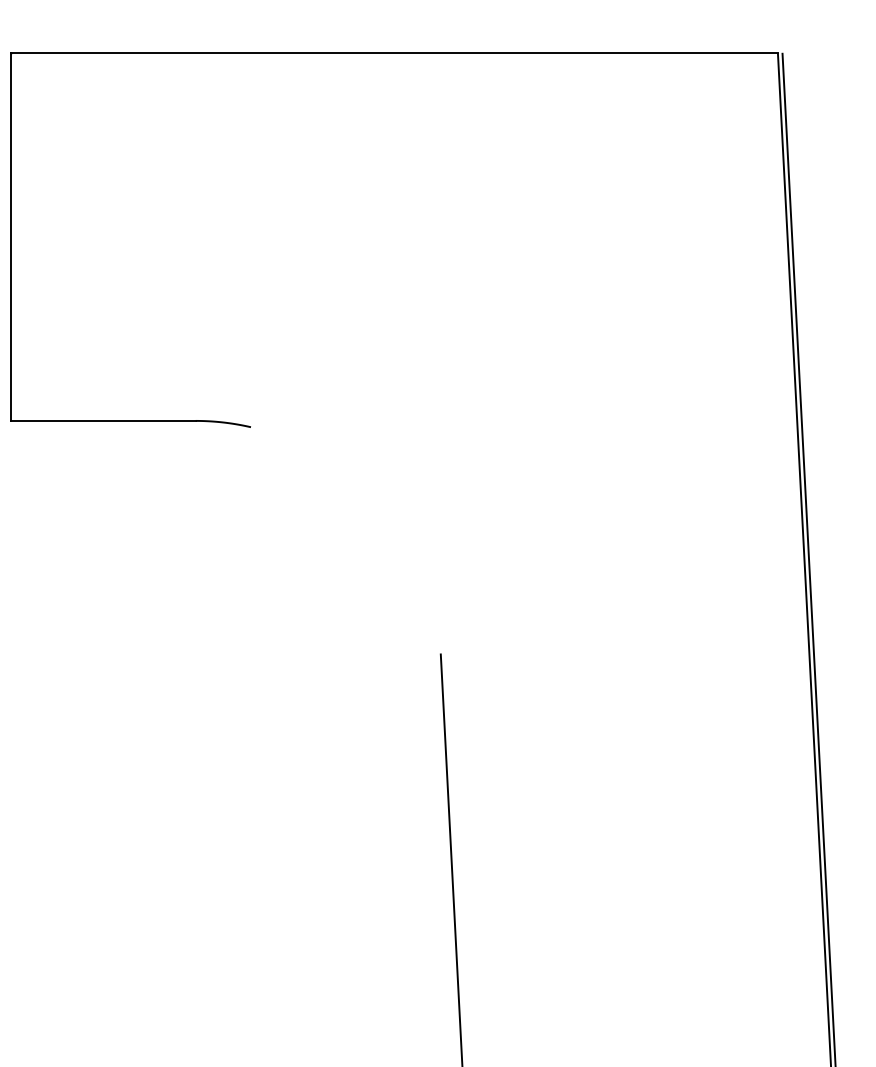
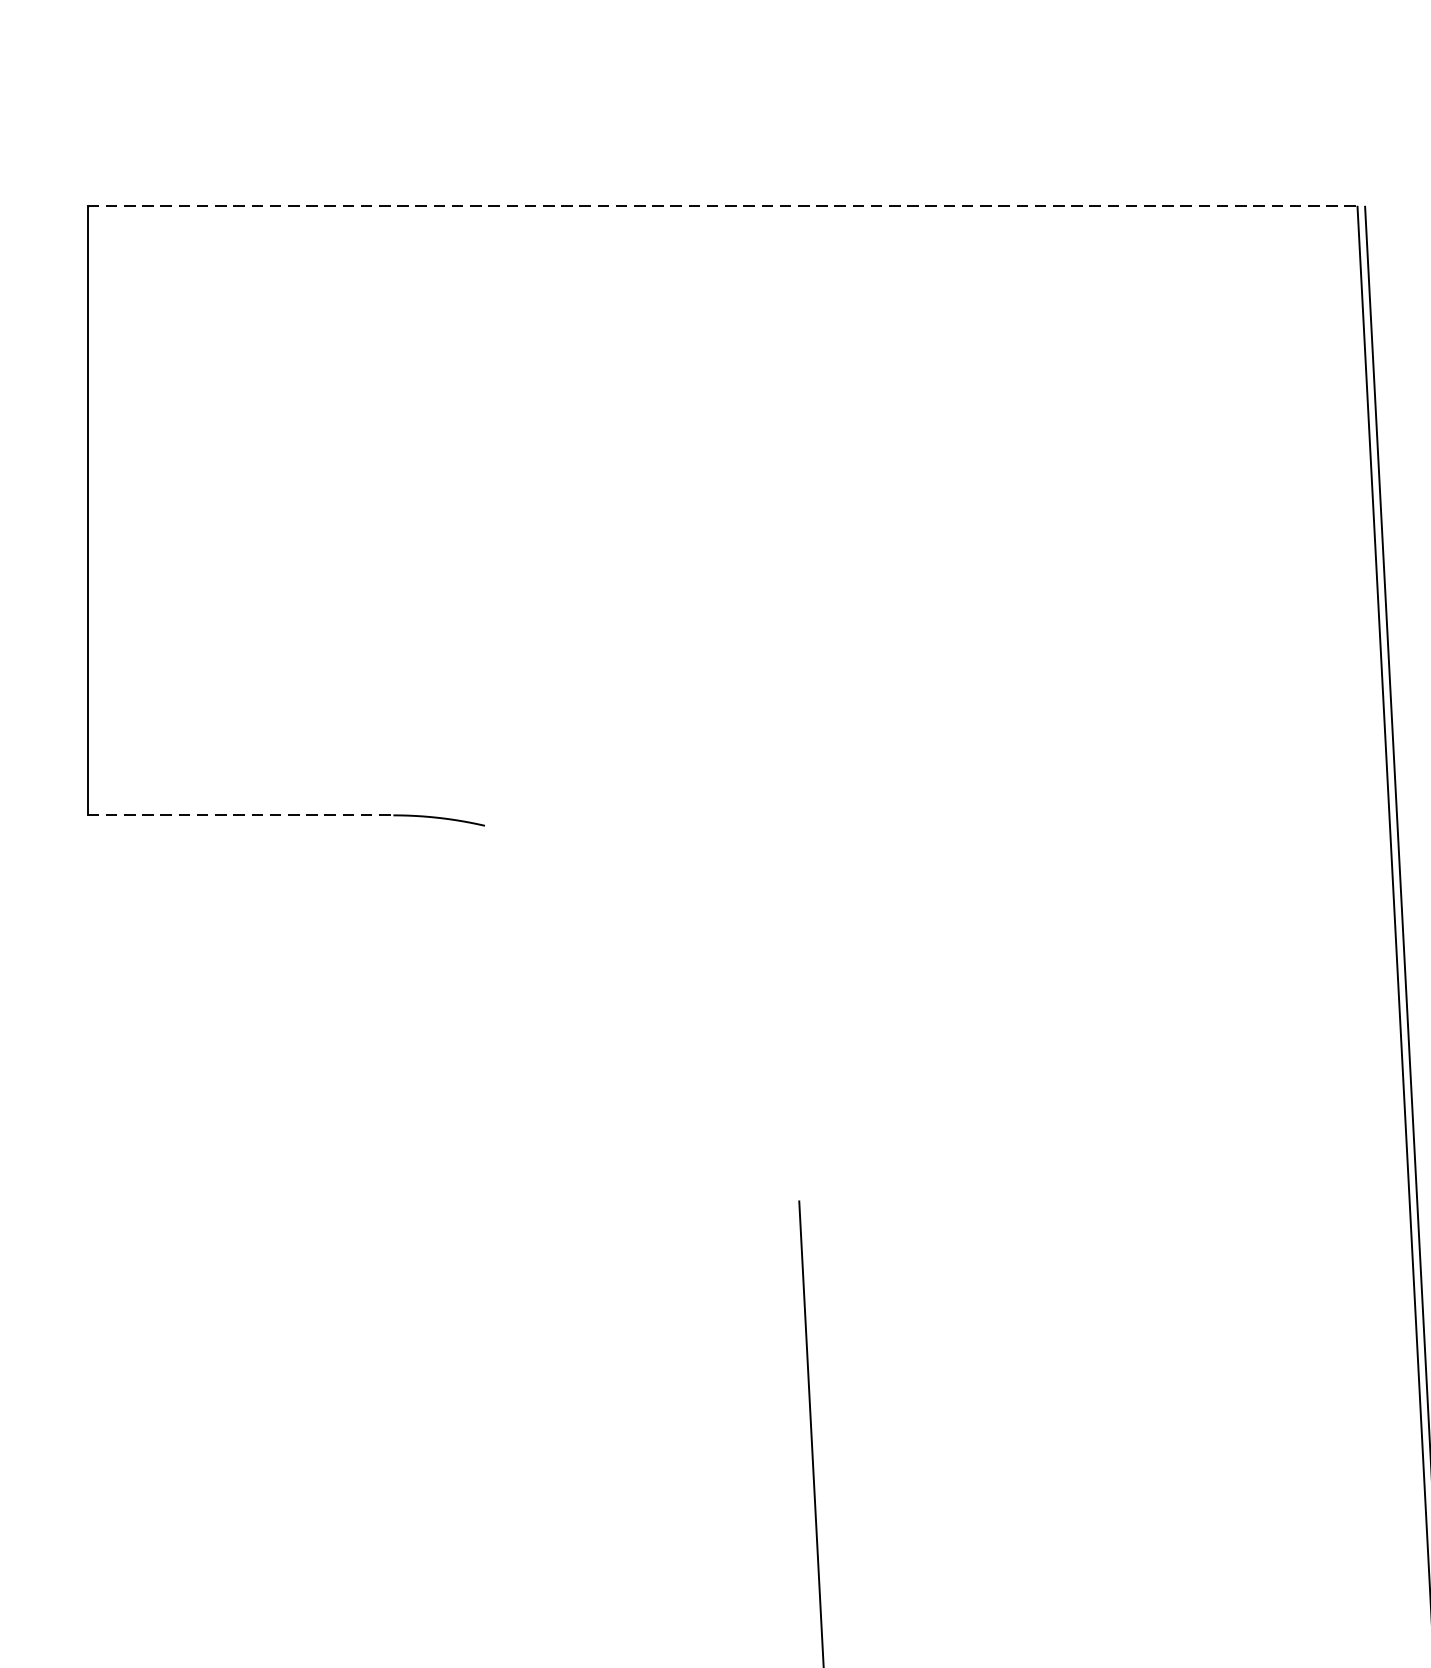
line: (394, 52) -> (722, 205), solid -> dashed
line: (103, 420) -> (240, 814), solid -> dashed

